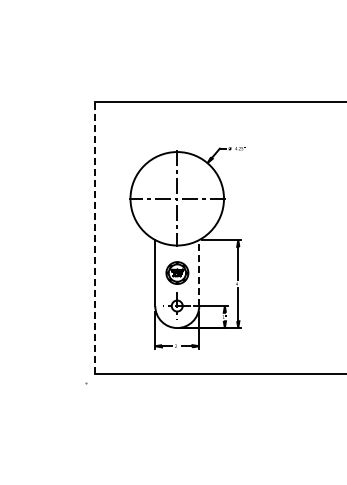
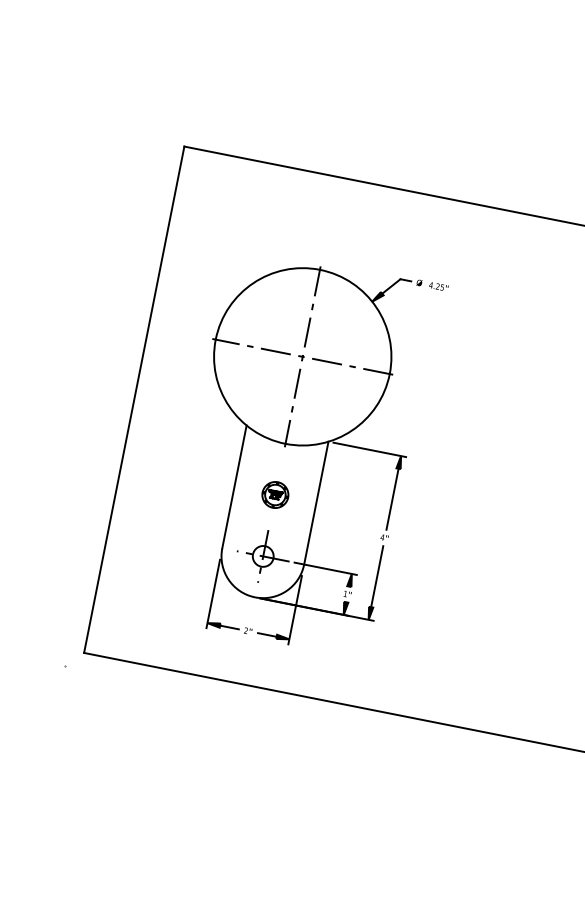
line: (94, 237) -> (134, 398), dashed -> solid
part: (176, 272) -> (274, 493), size x0.62
line: (199, 273) -> (316, 504), dashed -> solid

